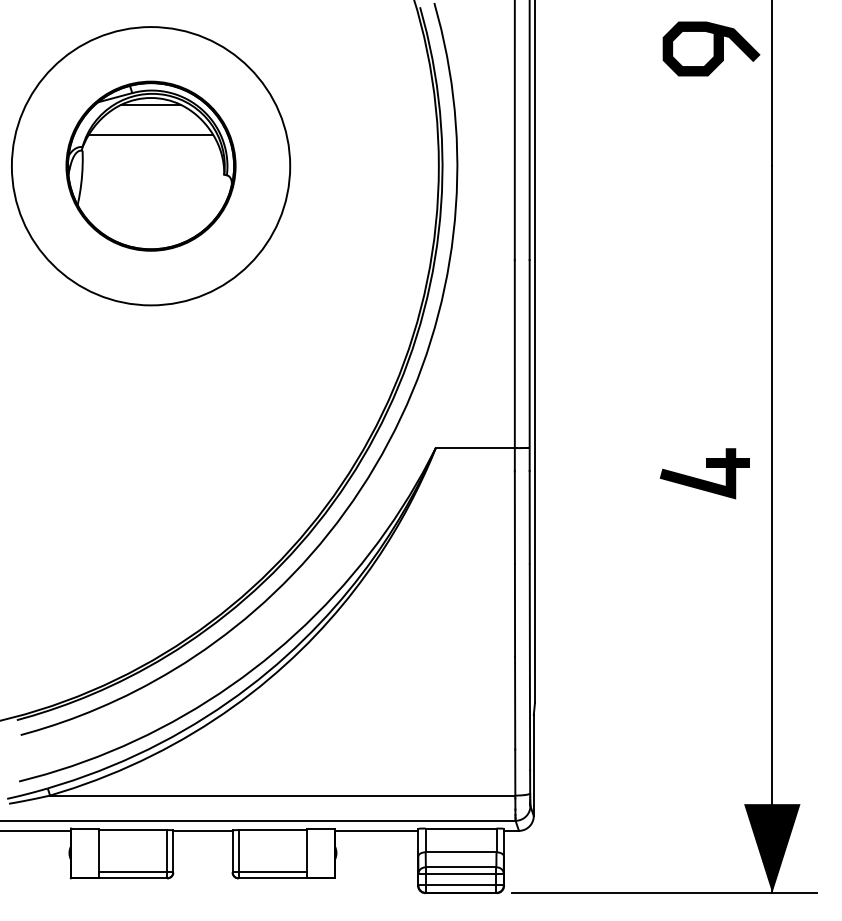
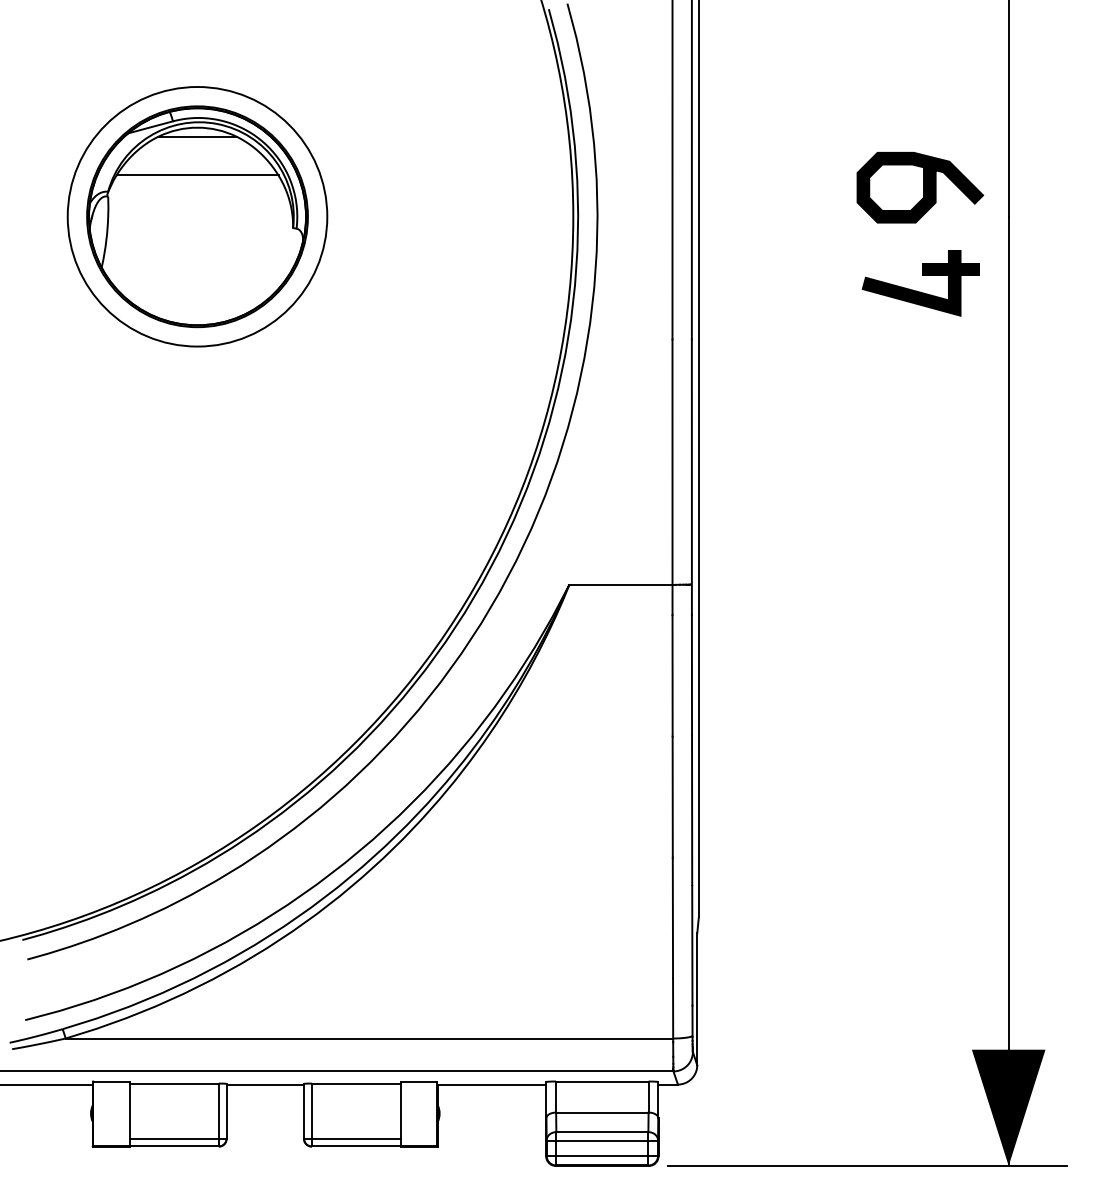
curve: (713, 48) -> (923, 187), moved
circle: (151, 166) -> (197, 216), size x0.71
part: (704, 480) -> (920, 291), moved

